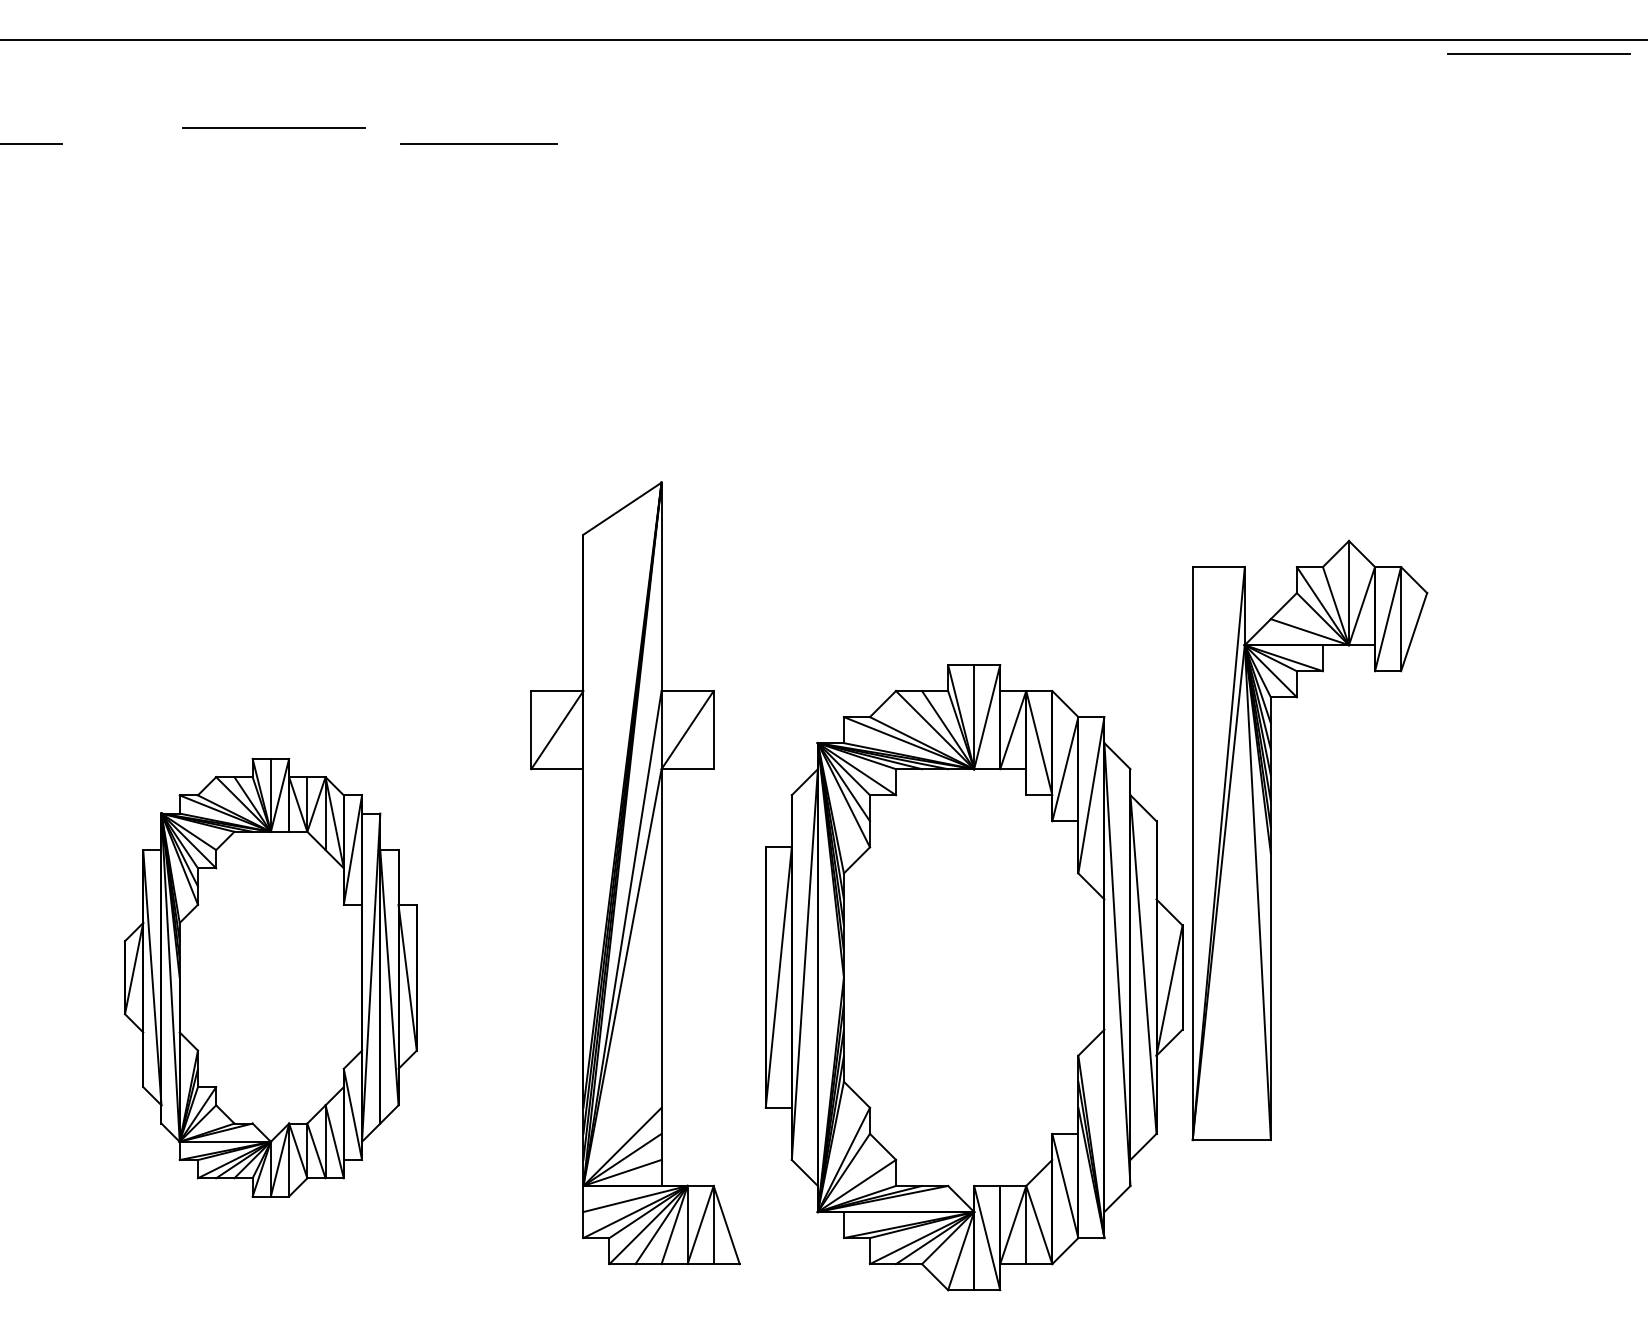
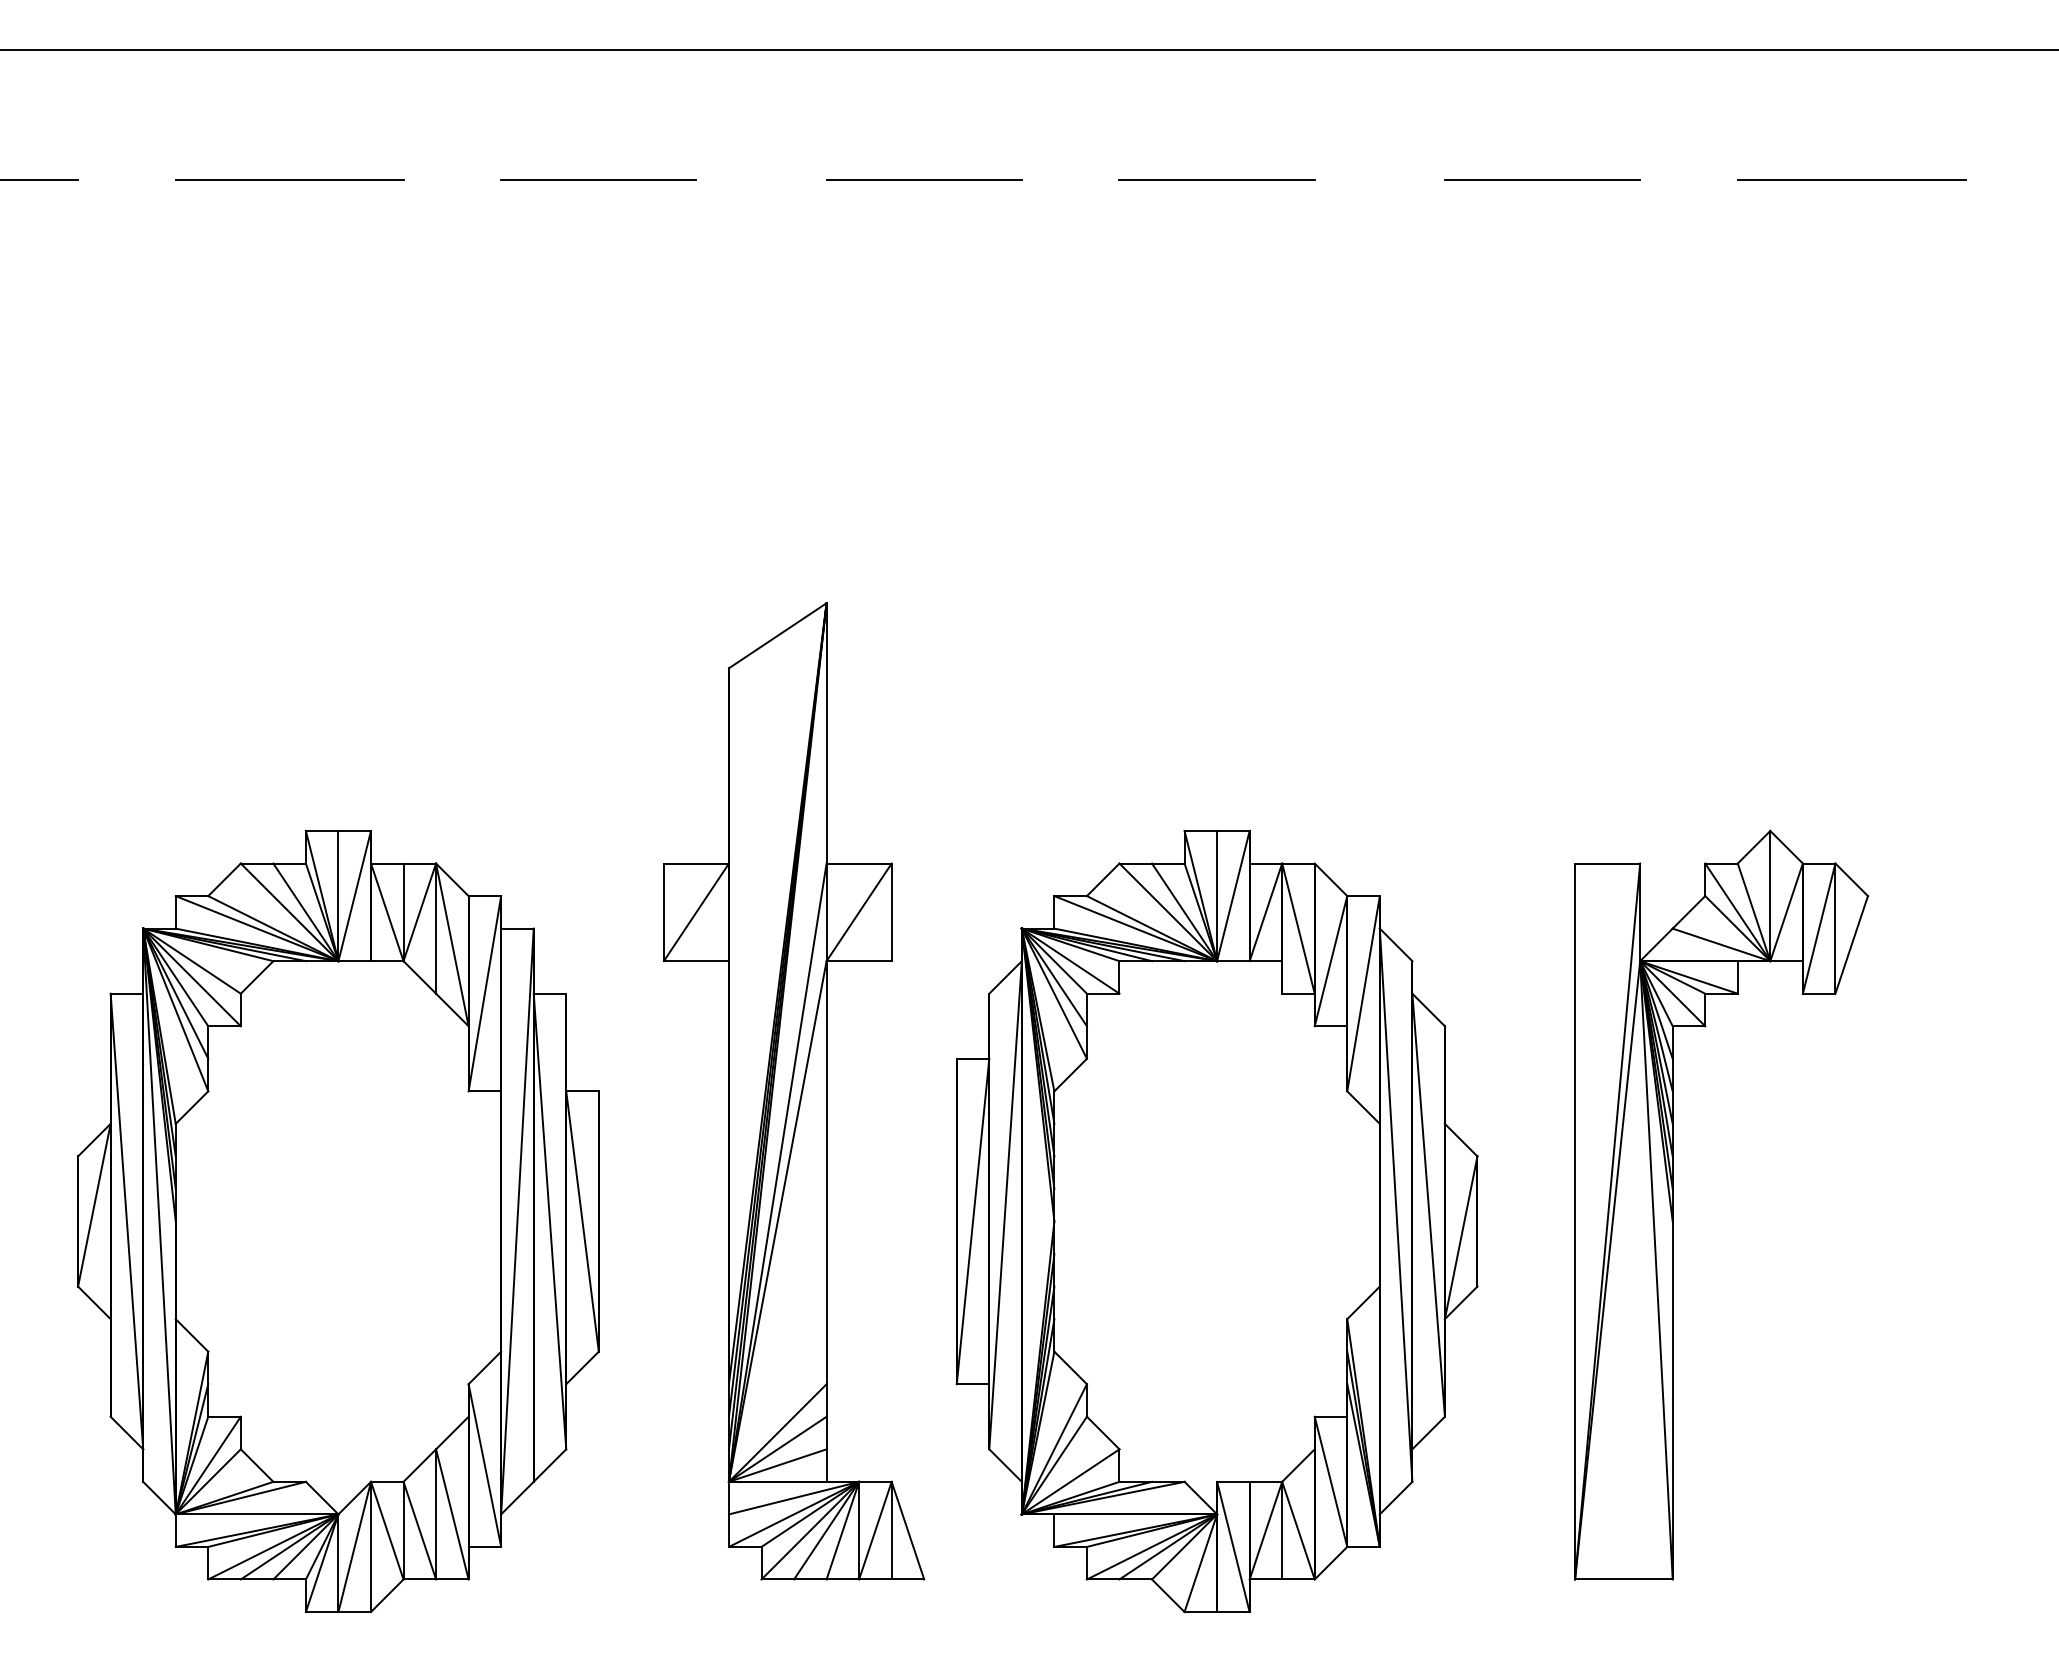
line: (1538, 53) -> (1850, 179), moved
line: (273, 127) -> (289, 179), moved
line: (739, 144) -> (923, 180), added
line: (974, 144) -> (1217, 180), added
line: (1234, 144) -> (1542, 180), added
part: (1271, 840) -> (1673, 1205), moved
part: (270, 977) -> (338, 1221), size x1.43

